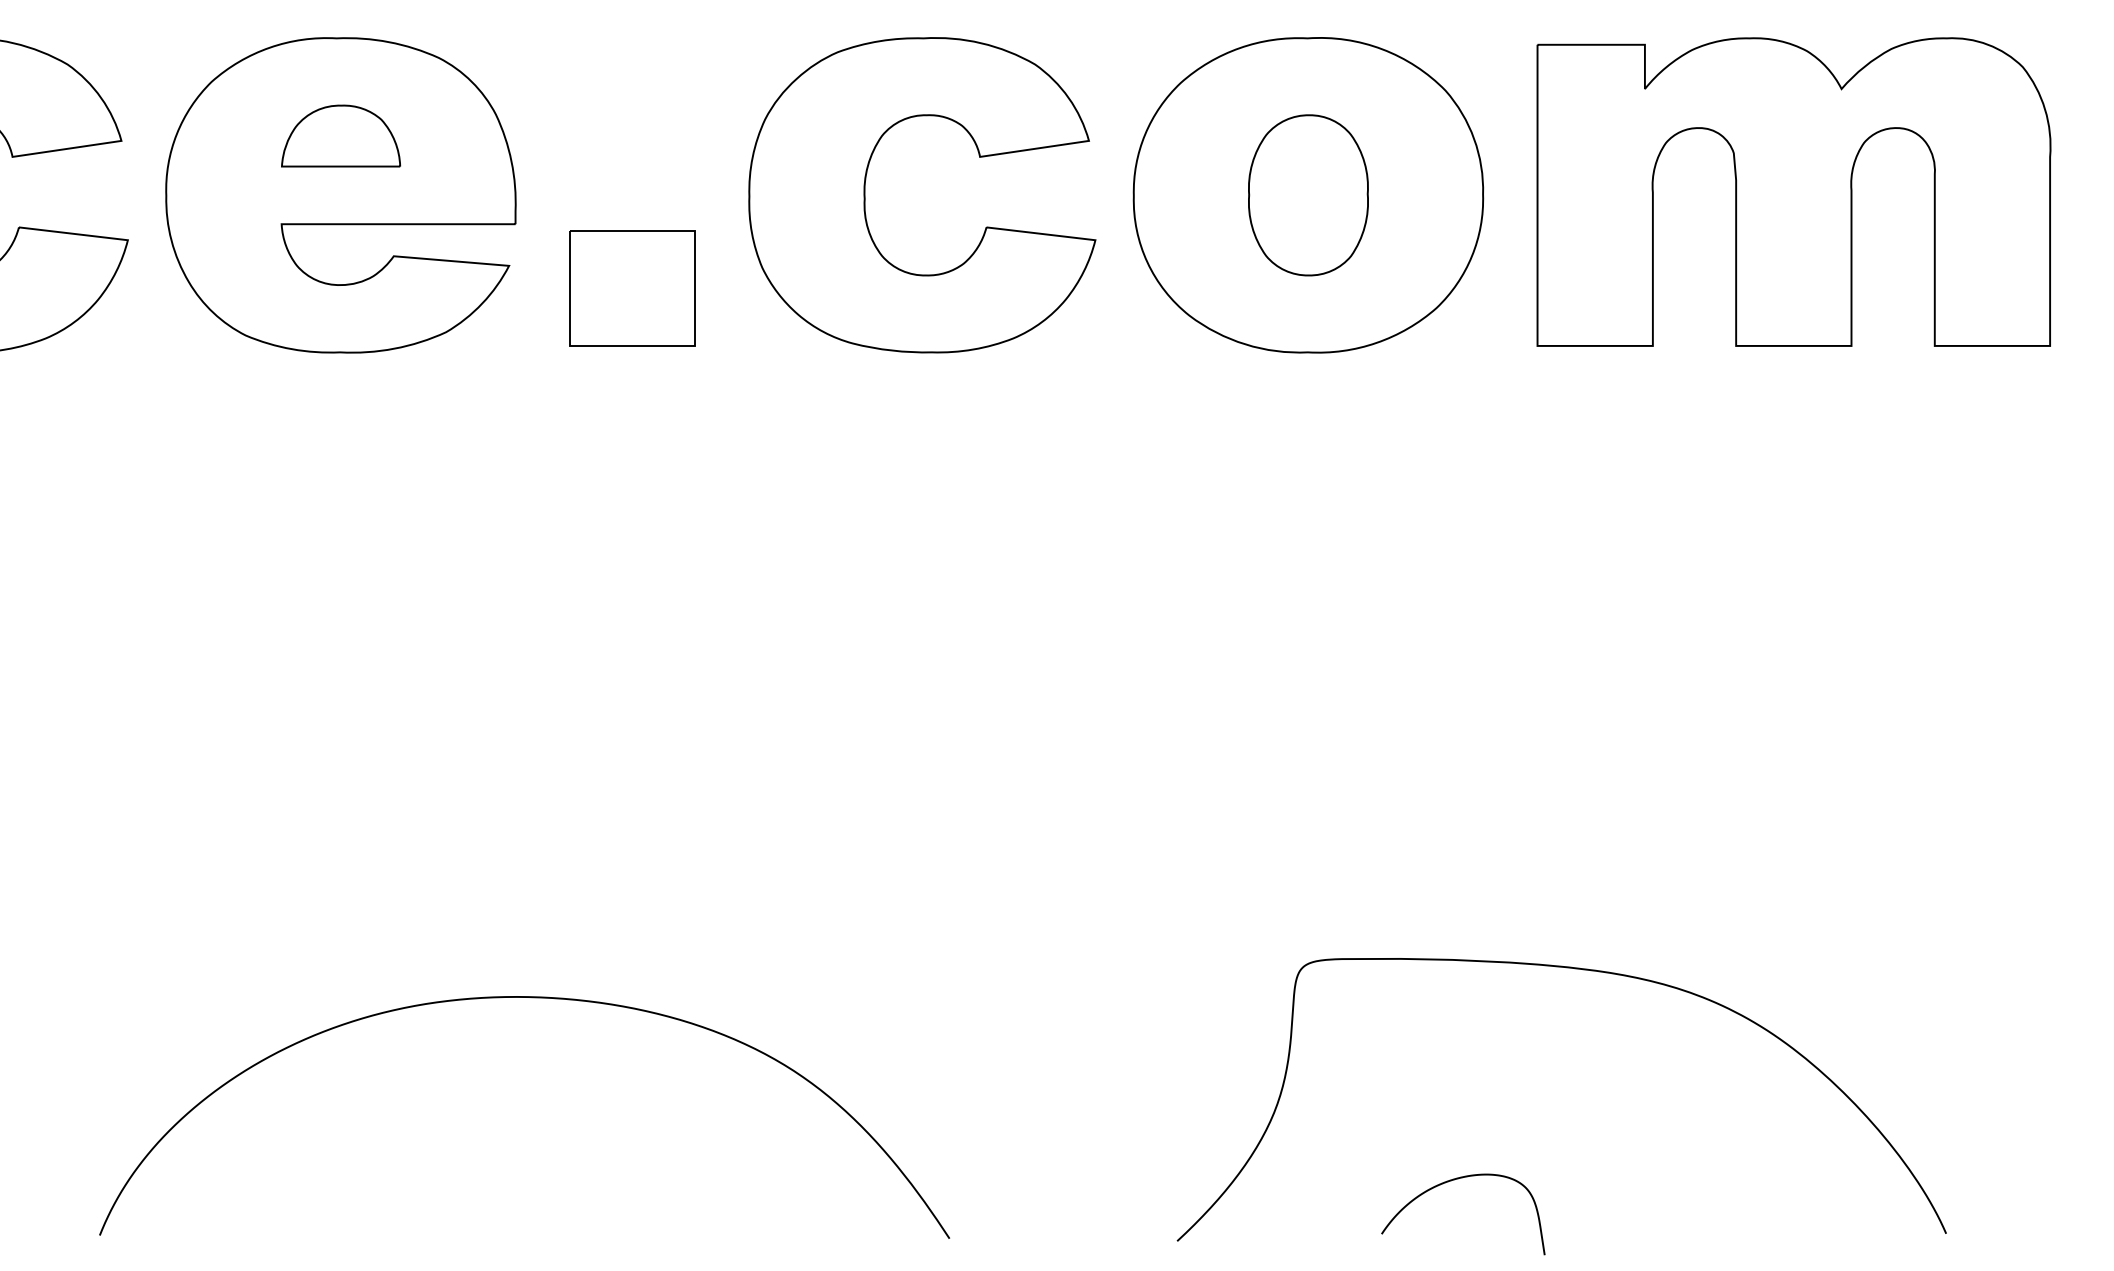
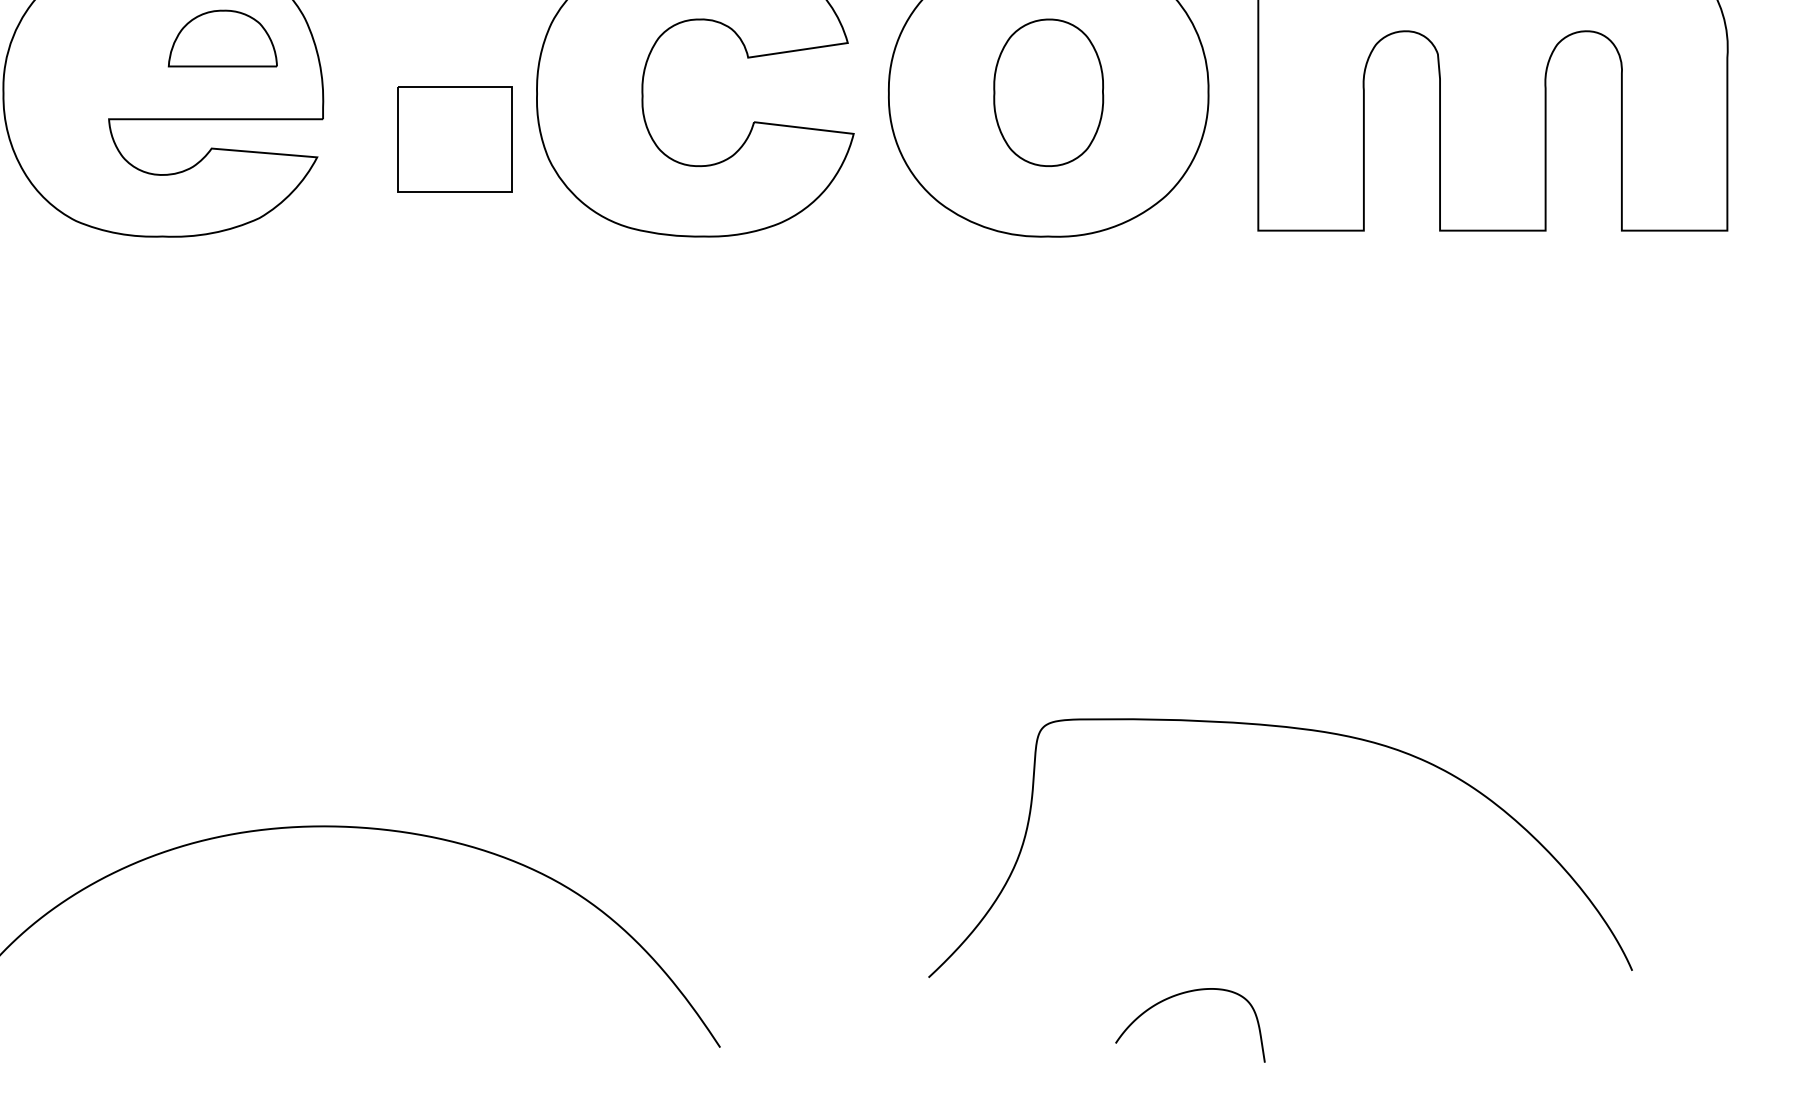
part: (341, 135) -> (223, 38), moved
part: (632, 288) -> (454, 139), moved
curve: (1575, 969) -> (1293, 728), moved

